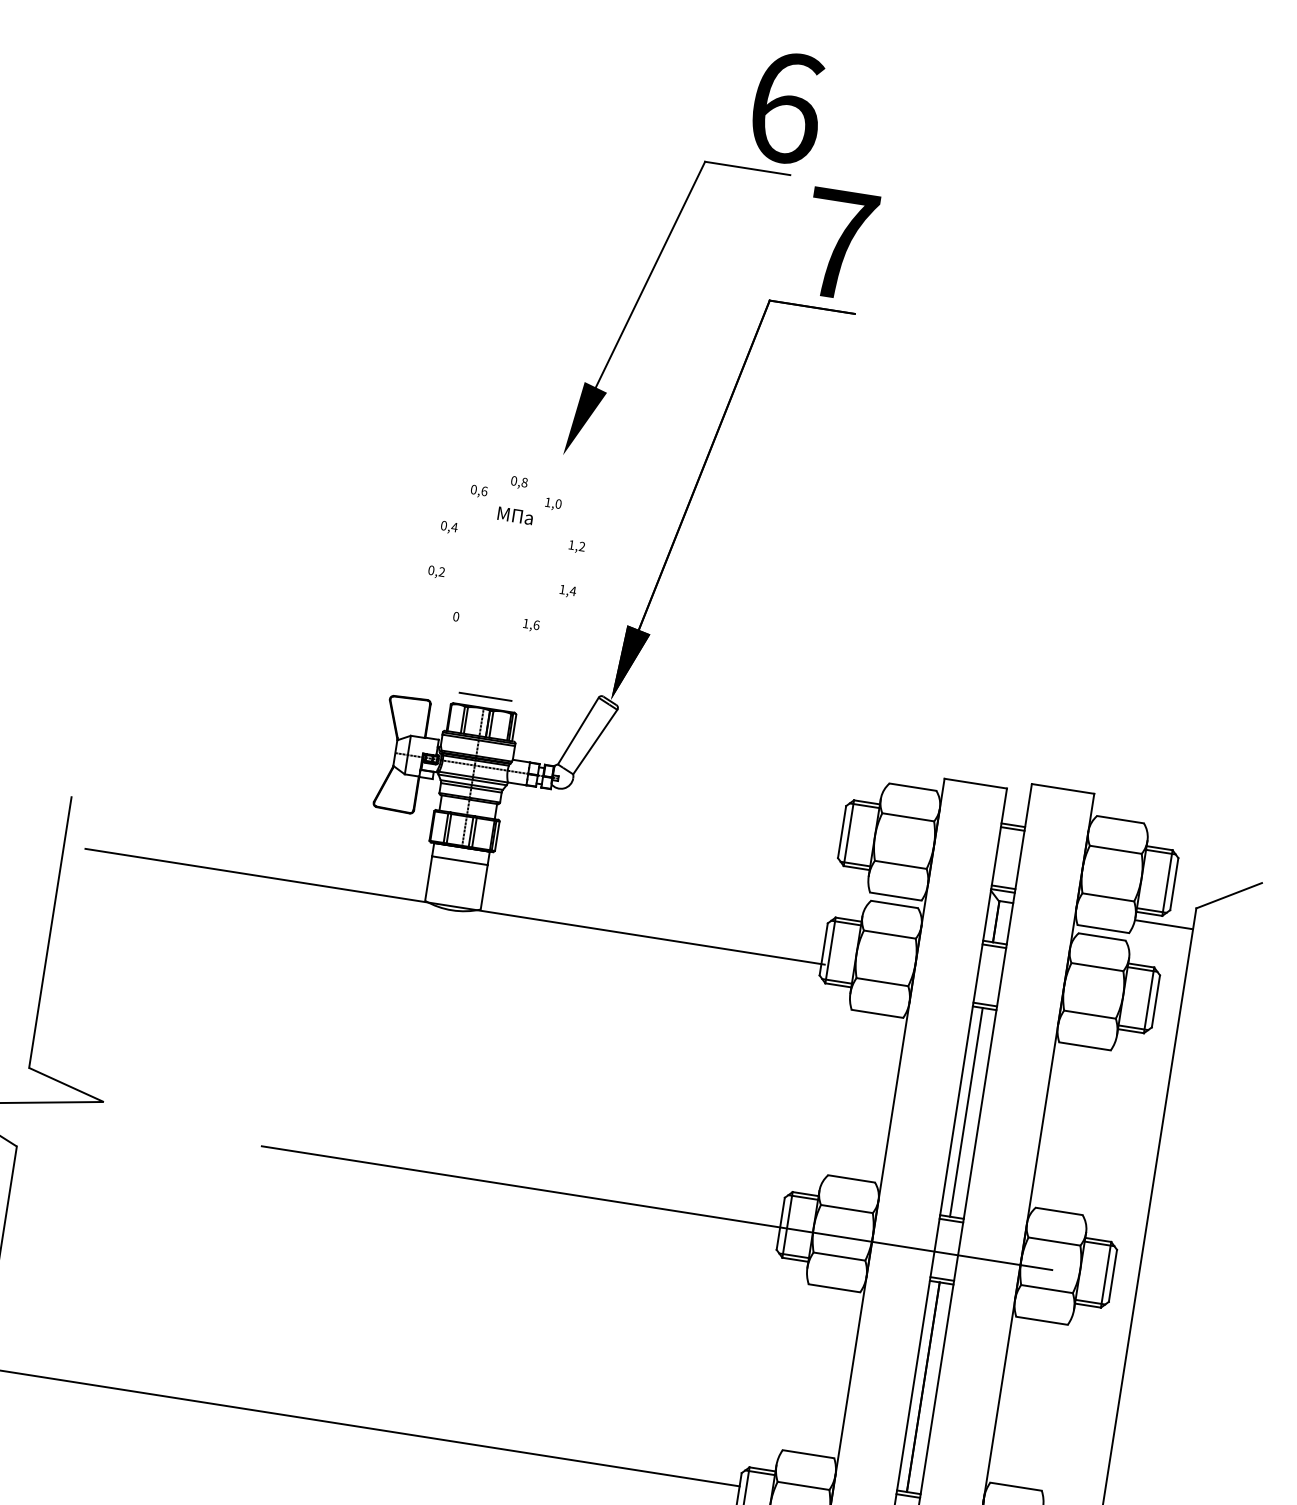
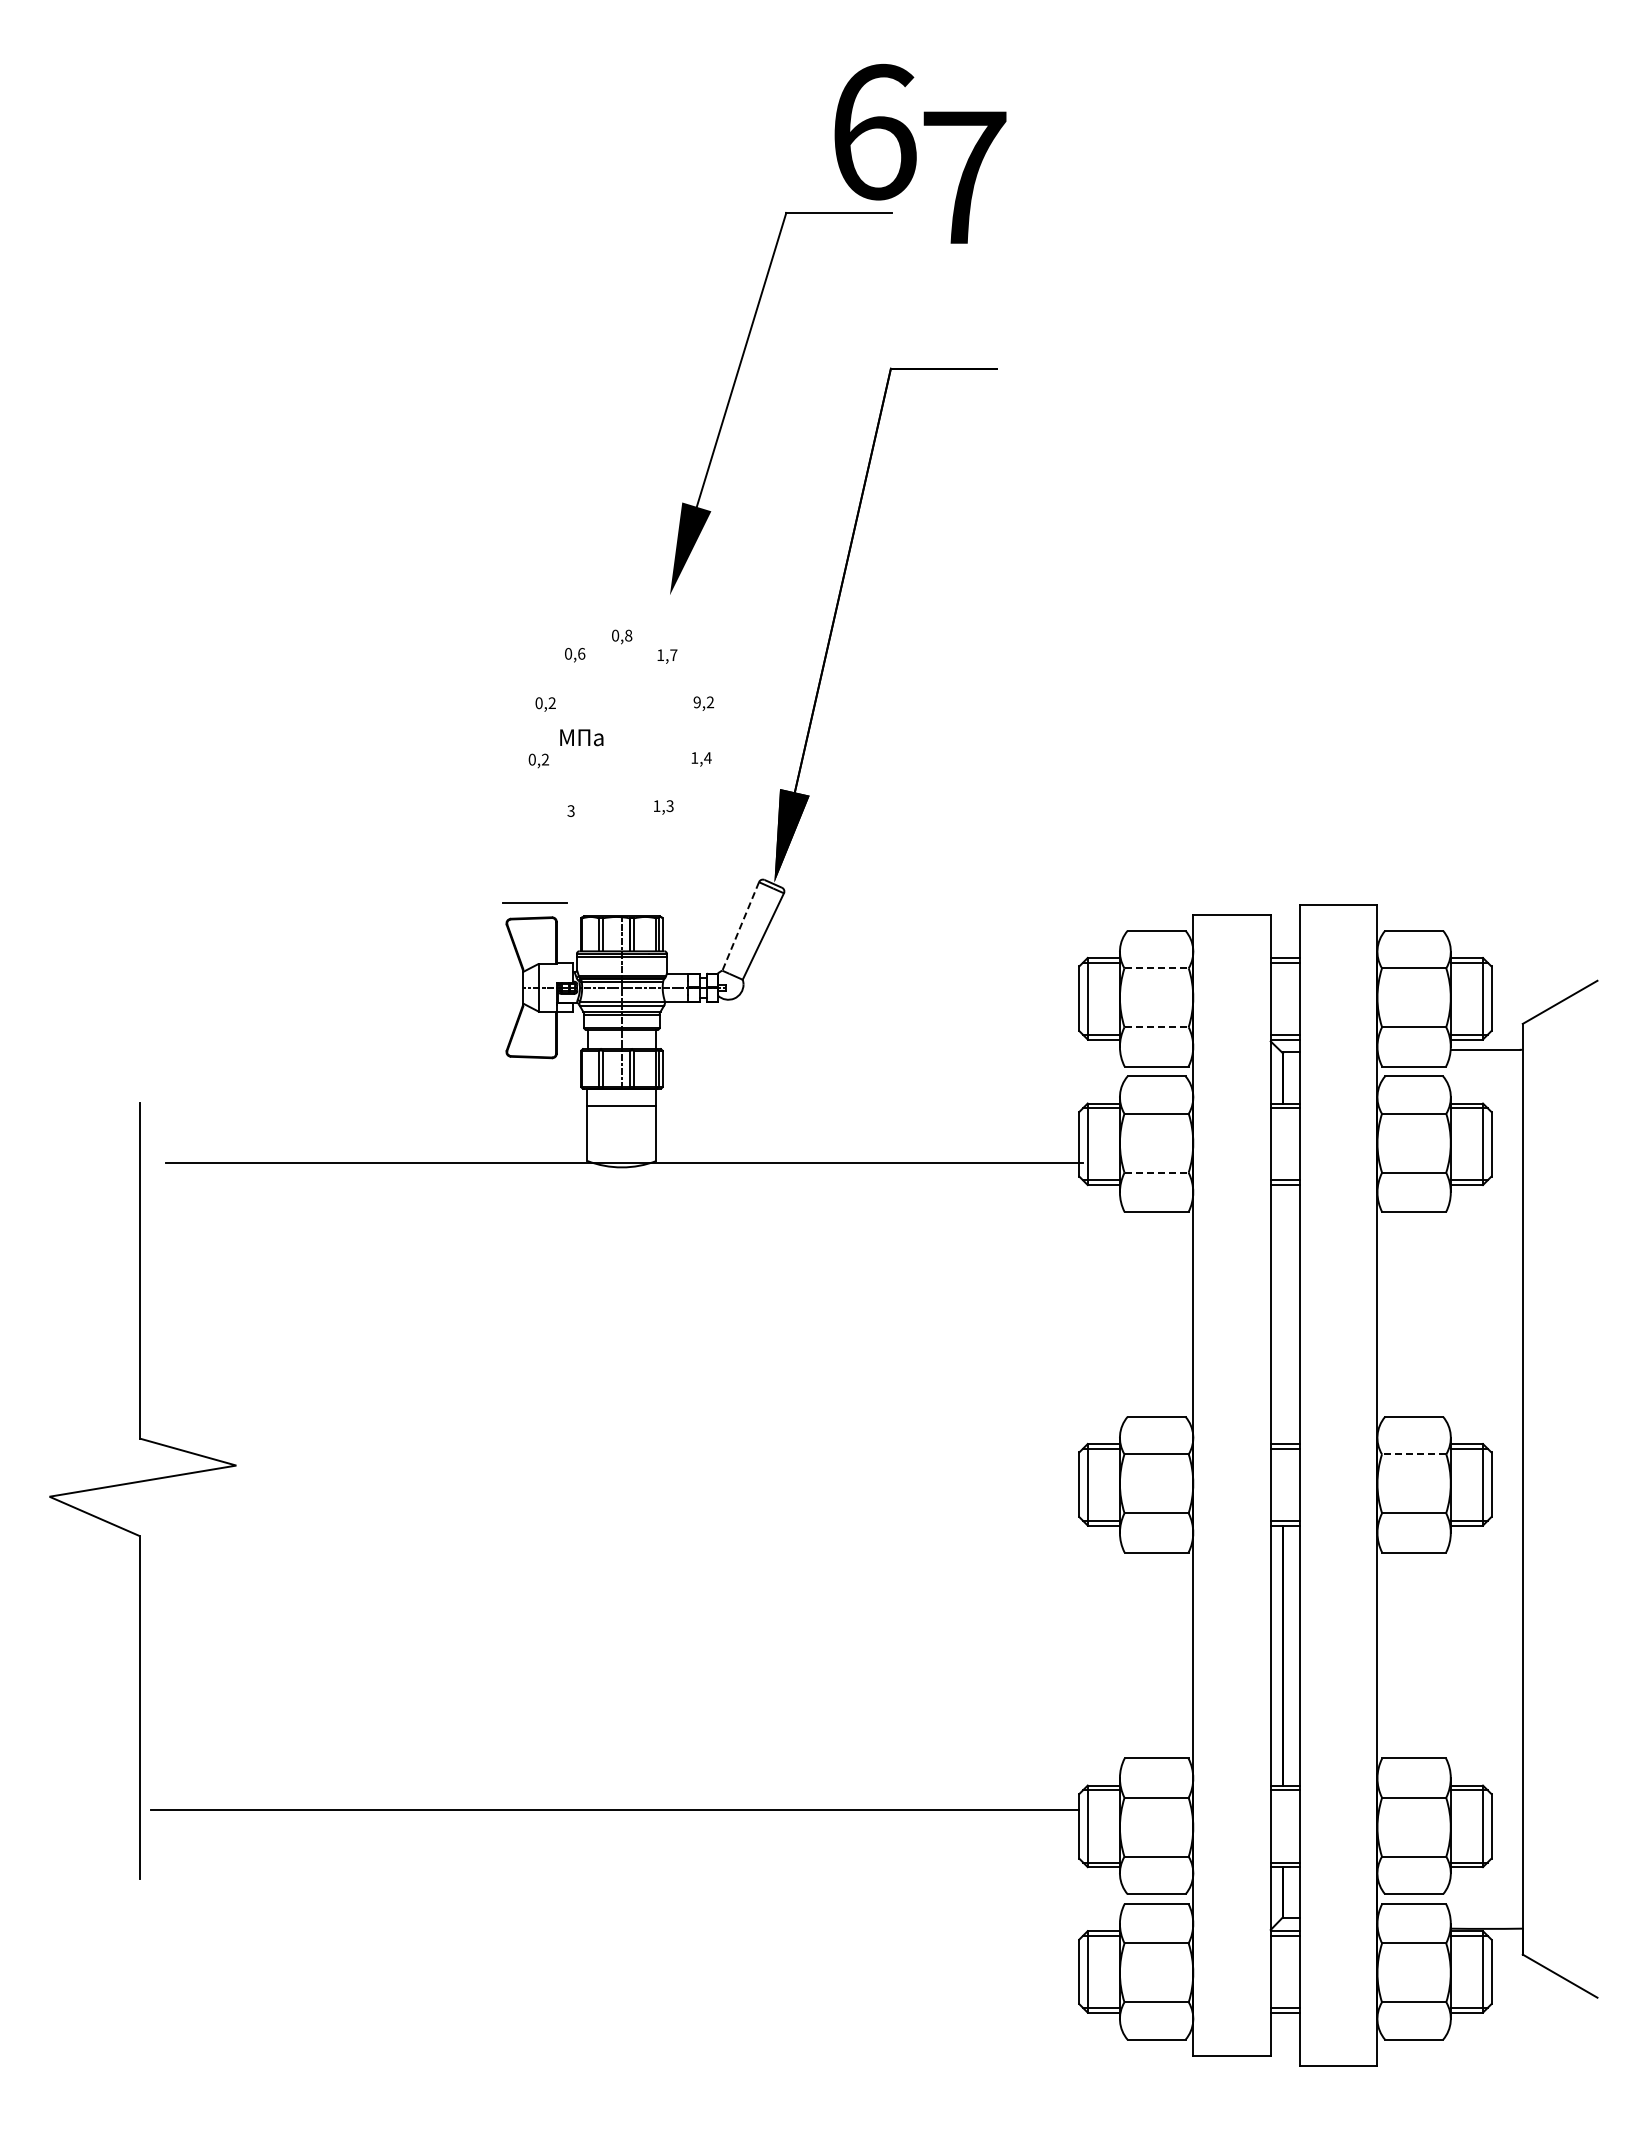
text: (839, 244) -> (964, 177), moved
text: (558, 504) -> (673, 655), 1,0 -> 1,7
text: (515, 515) -> (581, 737), moved
text: (454, 526) -> (552, 702), 0,4 -> 0,2
text: (570, 545) -> (696, 702), 1,2 -> 9,2
text: (455, 616) -> (570, 810), 0 -> 3
text: (536, 624) -> (669, 805), 1,6 -> 1,3
line: (485, 696) -> (534, 902), moved
line: (578, 731) -> (740, 926), solid -> dashed
line: (908, 817) -> (1157, 968), solid -> dashed
line: (901, 865) -> (1157, 1027), solid -> dashed
line: (883, 982) -> (1157, 1172), solid -> dashed
line: (966, 1112) -> (1282, 1314), removed
line: (656, 1208) -> (926, 1489), removed
line: (1053, 1241) -> (1413, 1454), solid -> dashed

